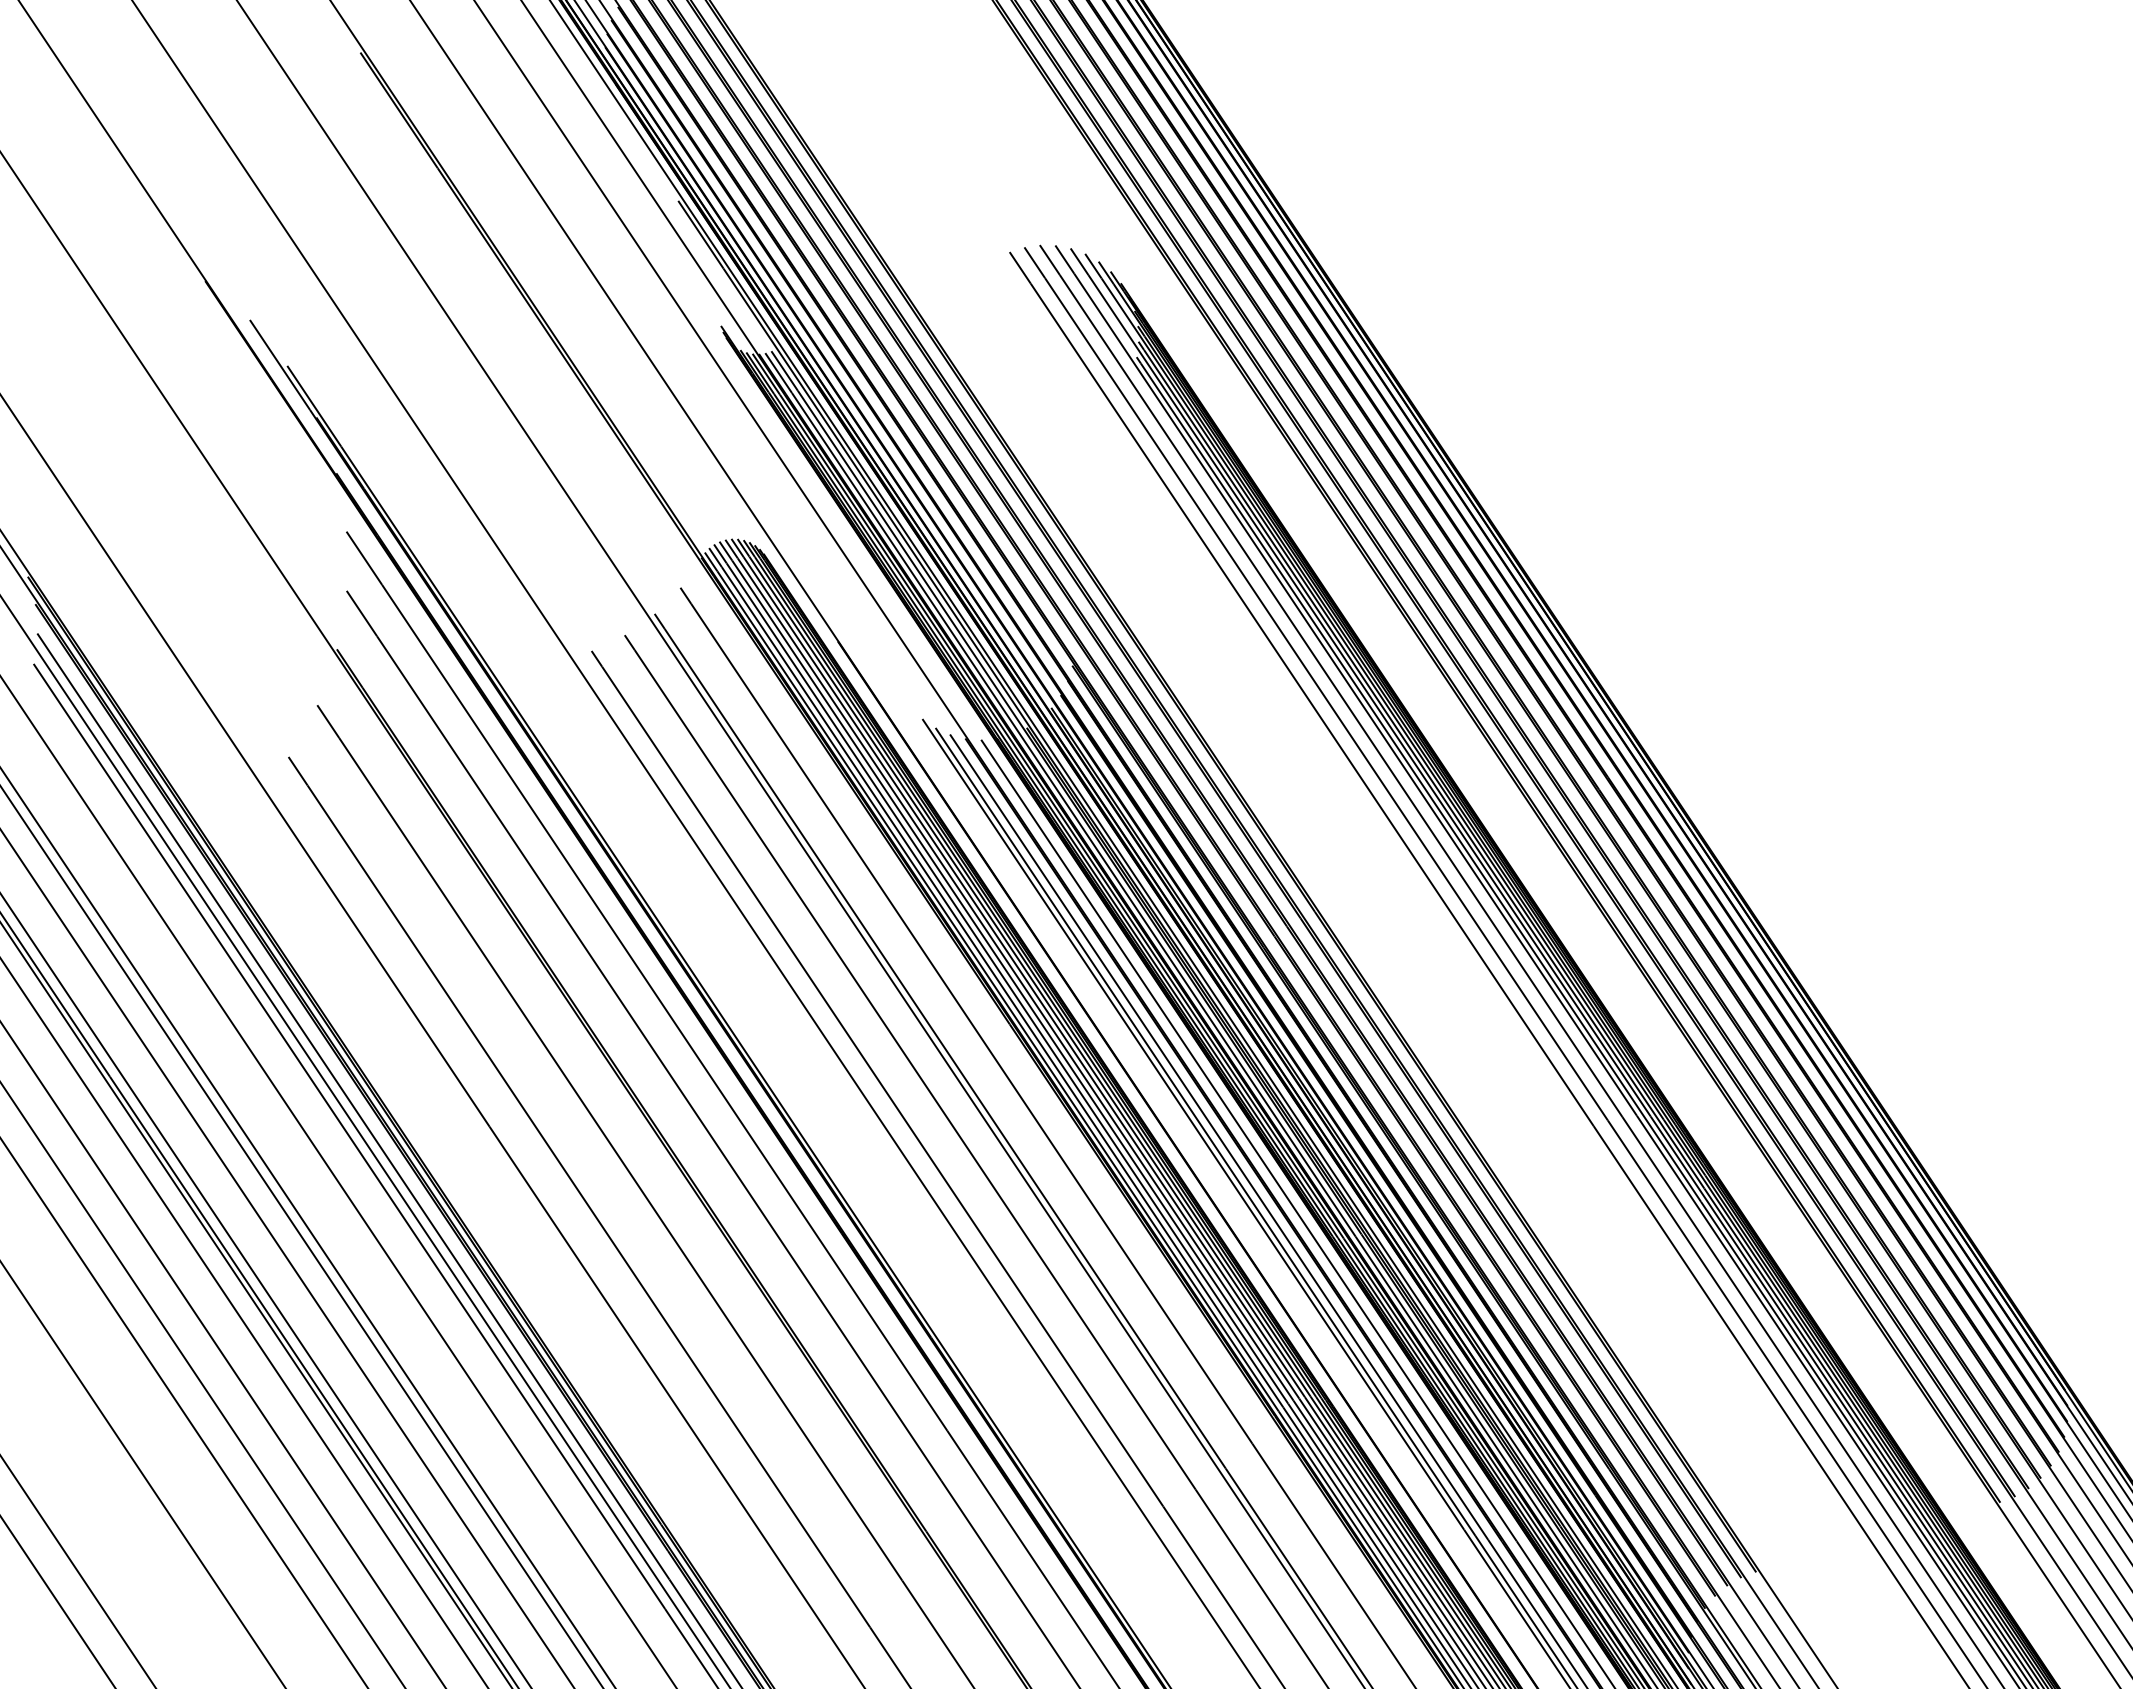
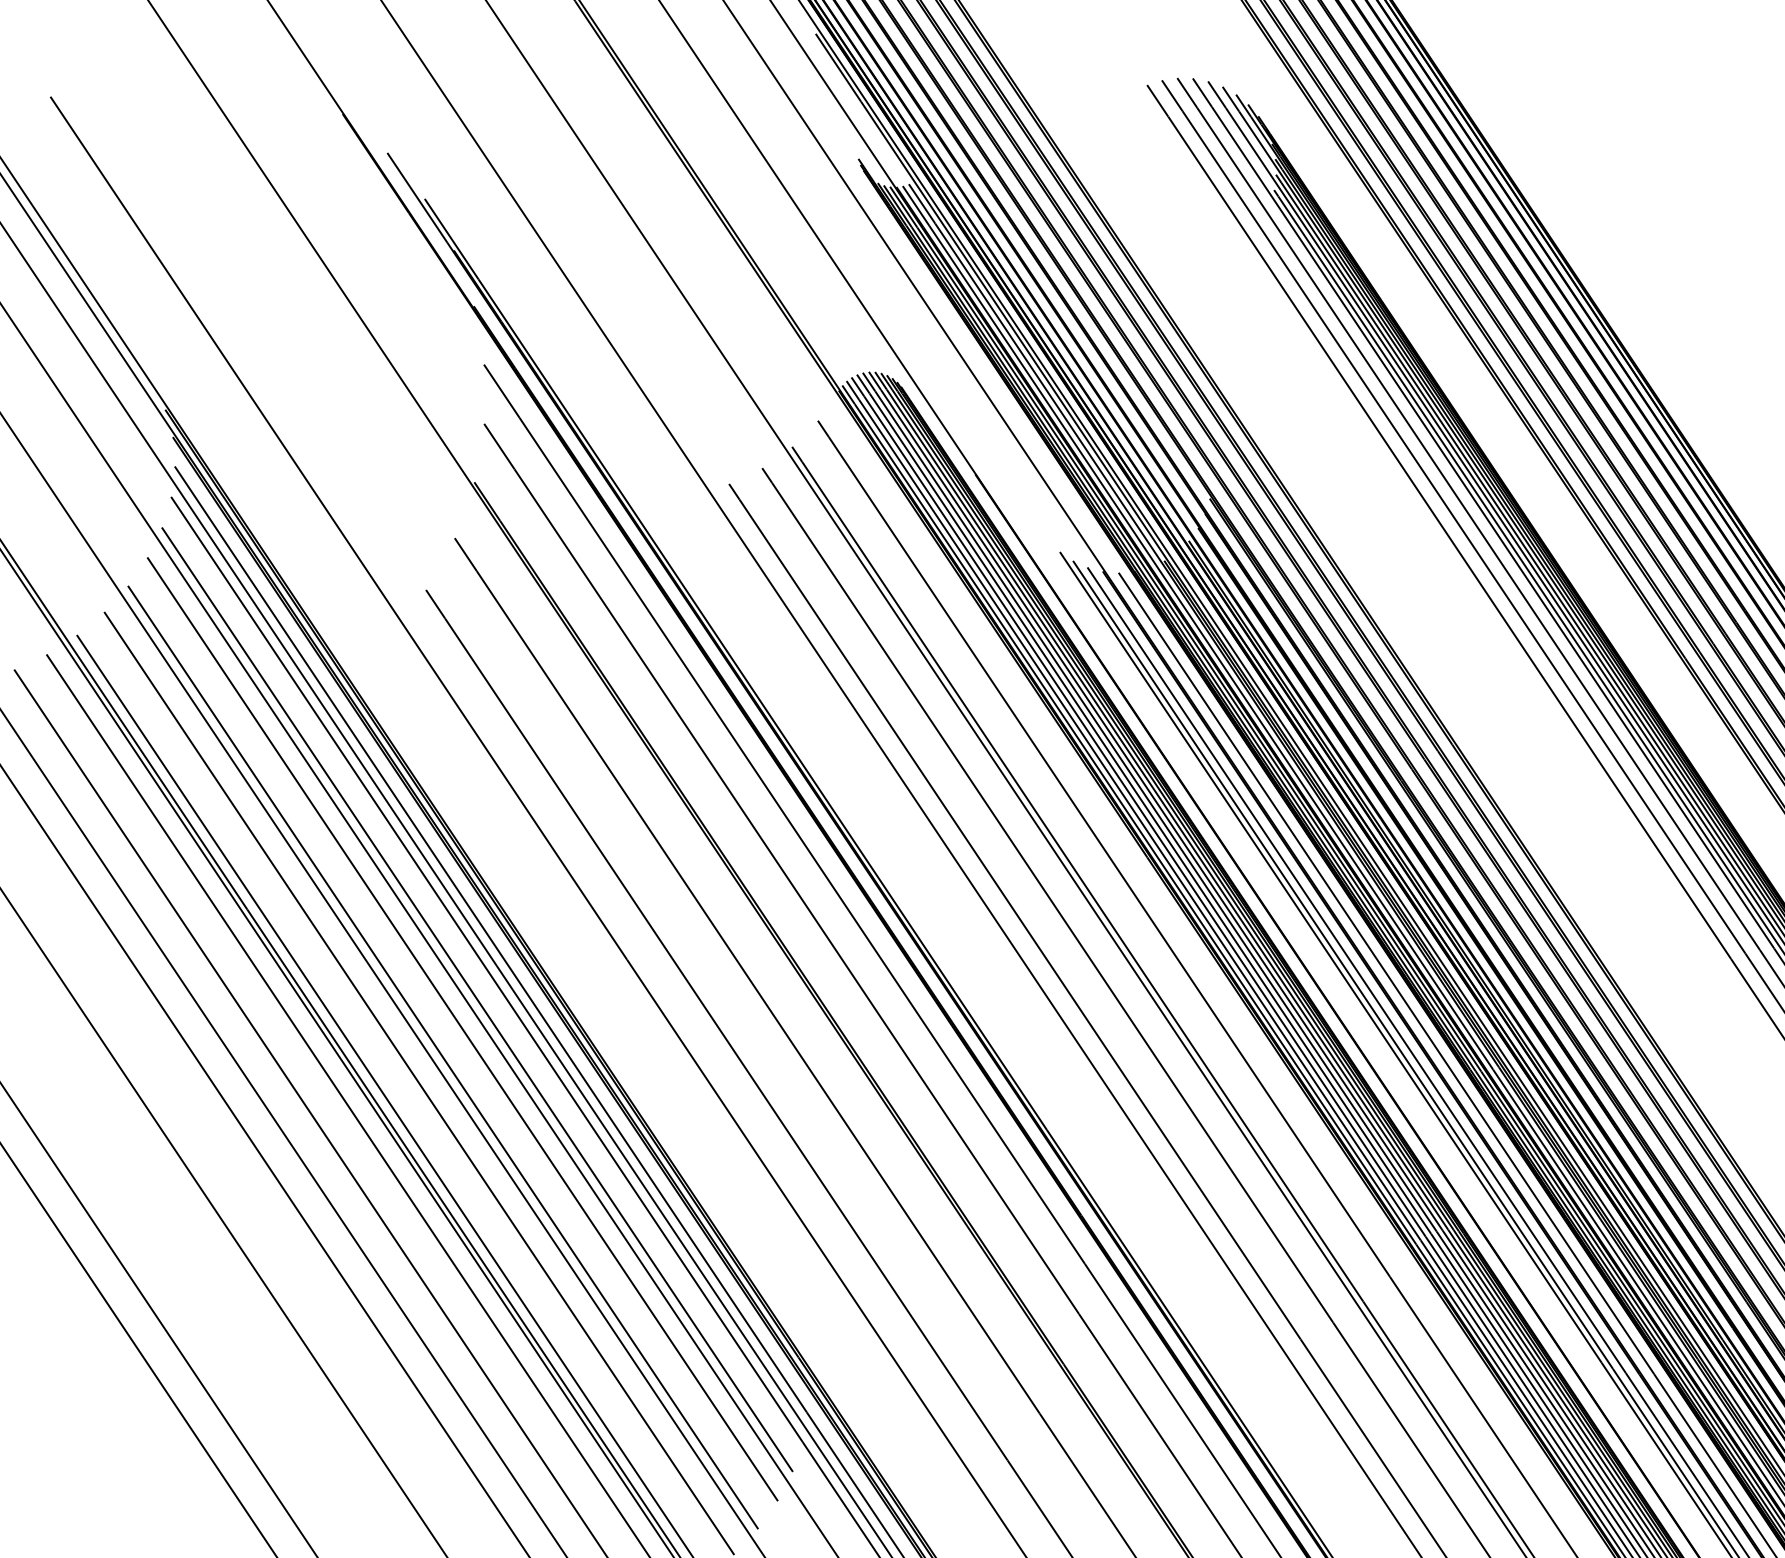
line: (339, 1166) -> (476, 999), added
line: (324, 1196) -> (461, 1029), added

